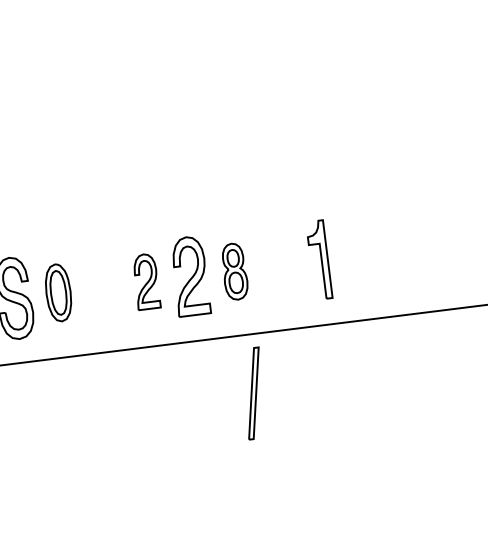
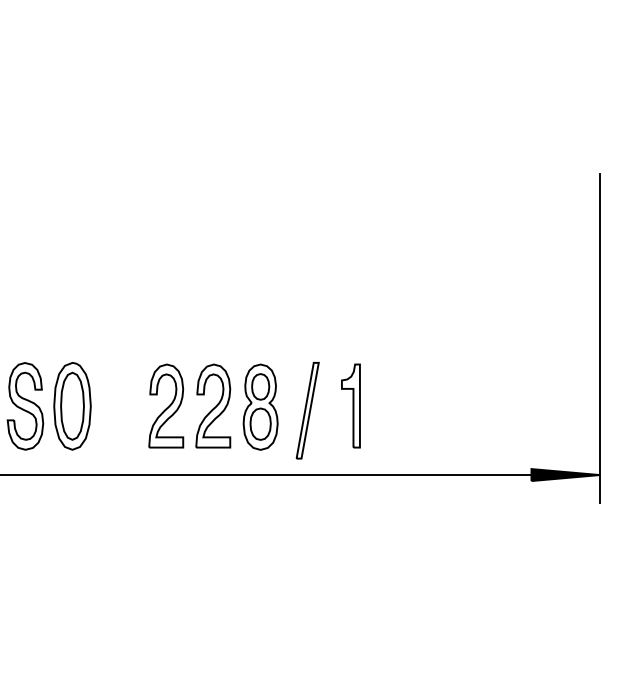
part: (234, 271) -> (260, 406), size x1.43
part: (146, 281) -> (166, 405), size x1.43
part: (58, 293) -> (72, 406), size x1.43
part: (253, 393) -> (307, 410), moved

